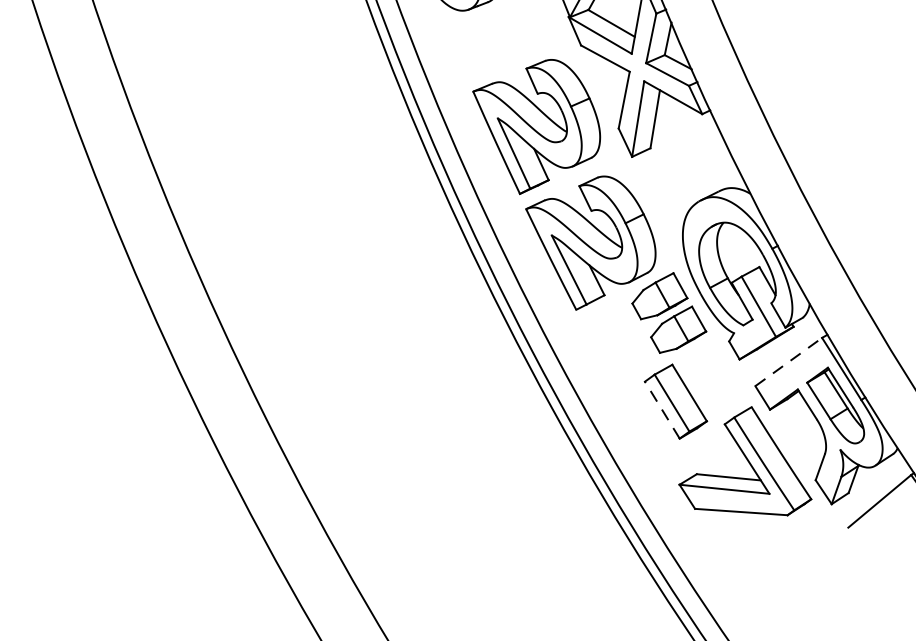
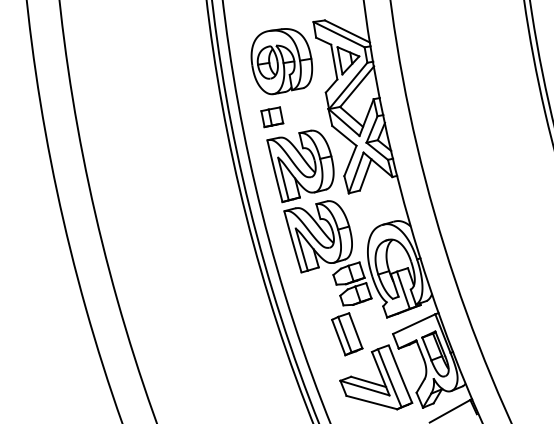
part: (474, 50) -> (272, 117), added
line: (789, 360) -> (414, 323), dashed -> solid
line: (661, 410) -> (338, 337), dashed -> solid

